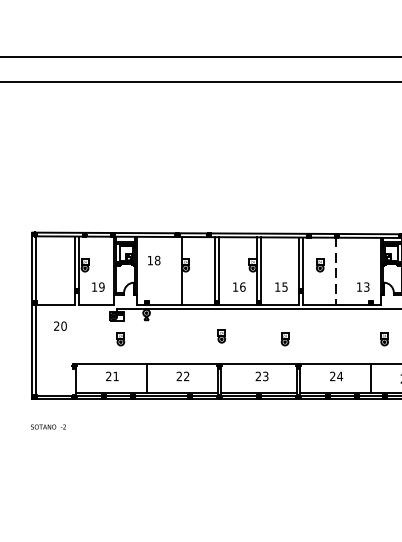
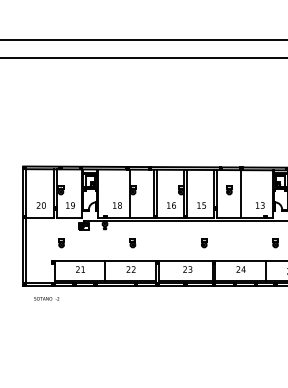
text: (154, 260) -> (117, 205), moved
line: (335, 271) -> (240, 194), dashed -> solid
text: (59, 326) -> (40, 205), moved
part: (221, 337) -> (132, 243), moved
part: (120, 340) -> (61, 243), moved
text: (48, 426) -> (46, 298), moved

